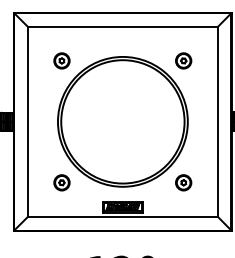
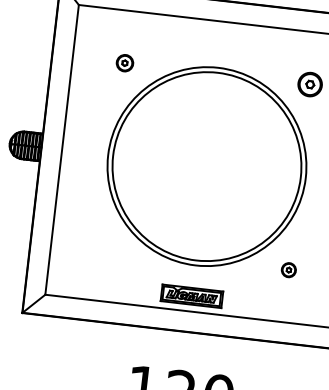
part: (61, 60) -> (124, 62), size x0.7
part: (61, 182) -> (102, 248), removed
part: (183, 182) -> (288, 269), size x0.6

